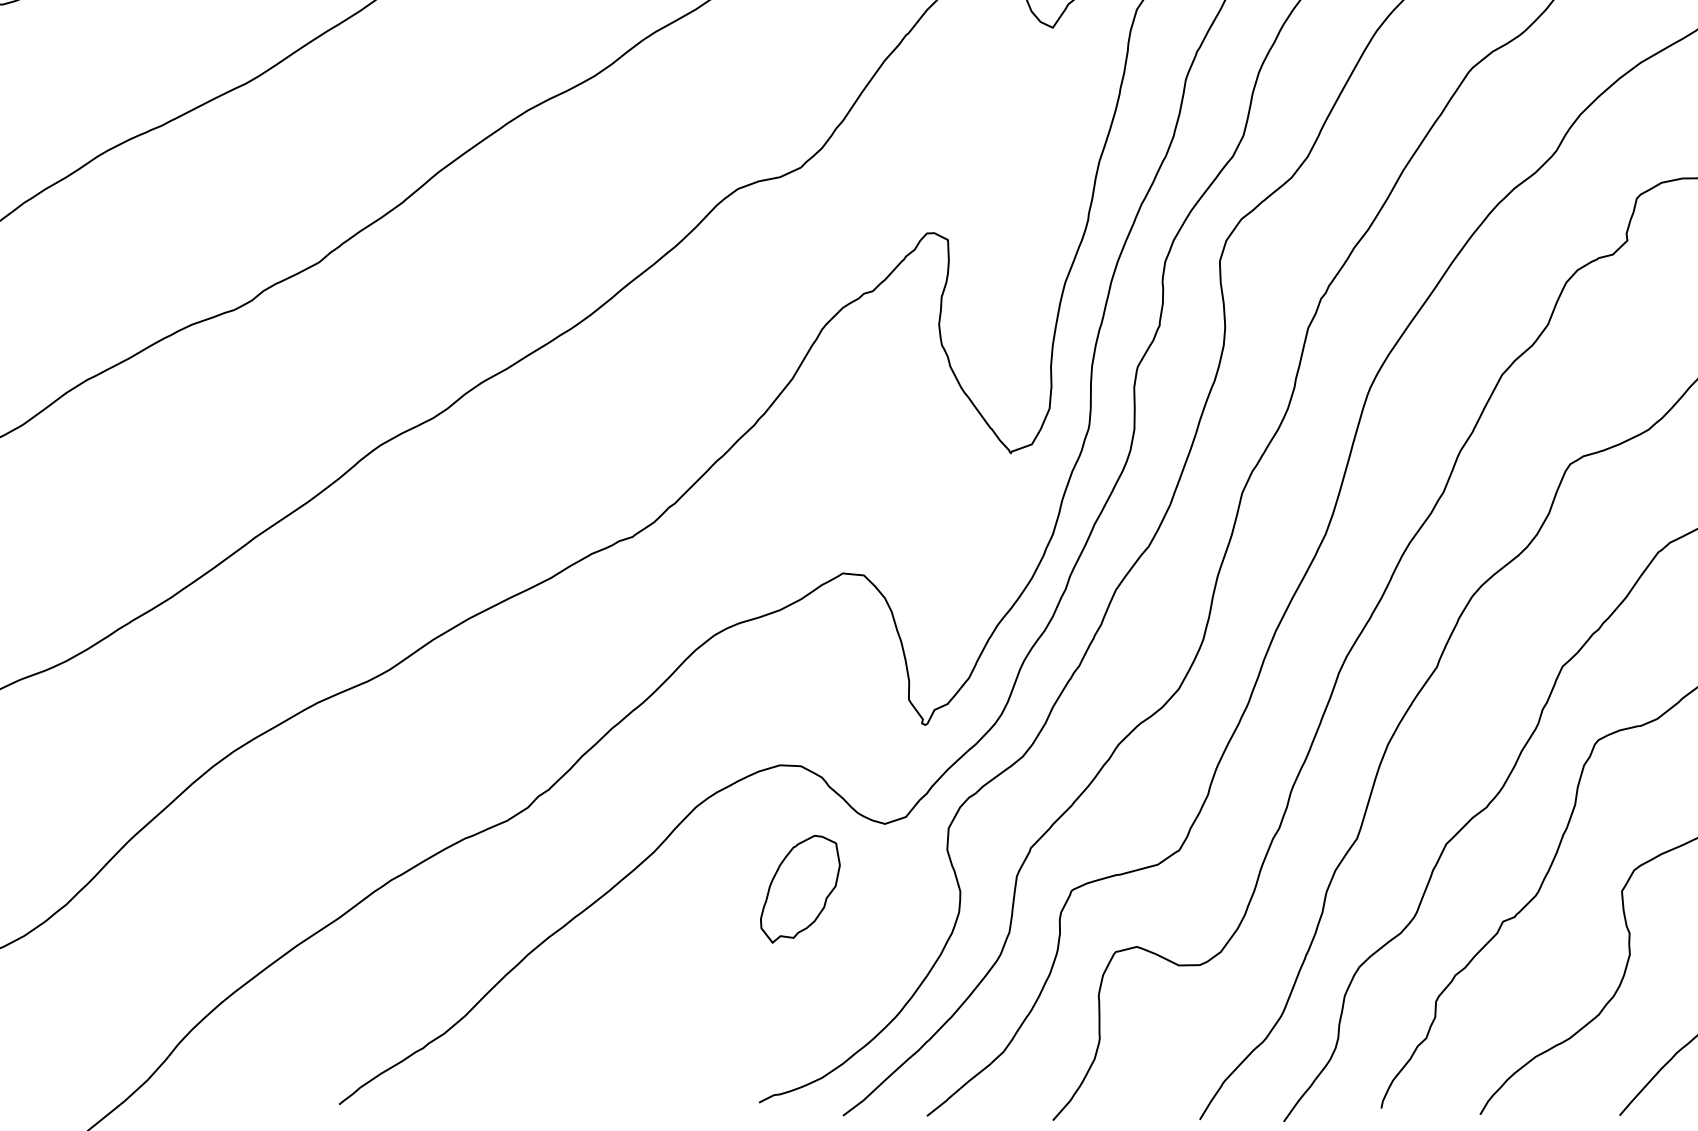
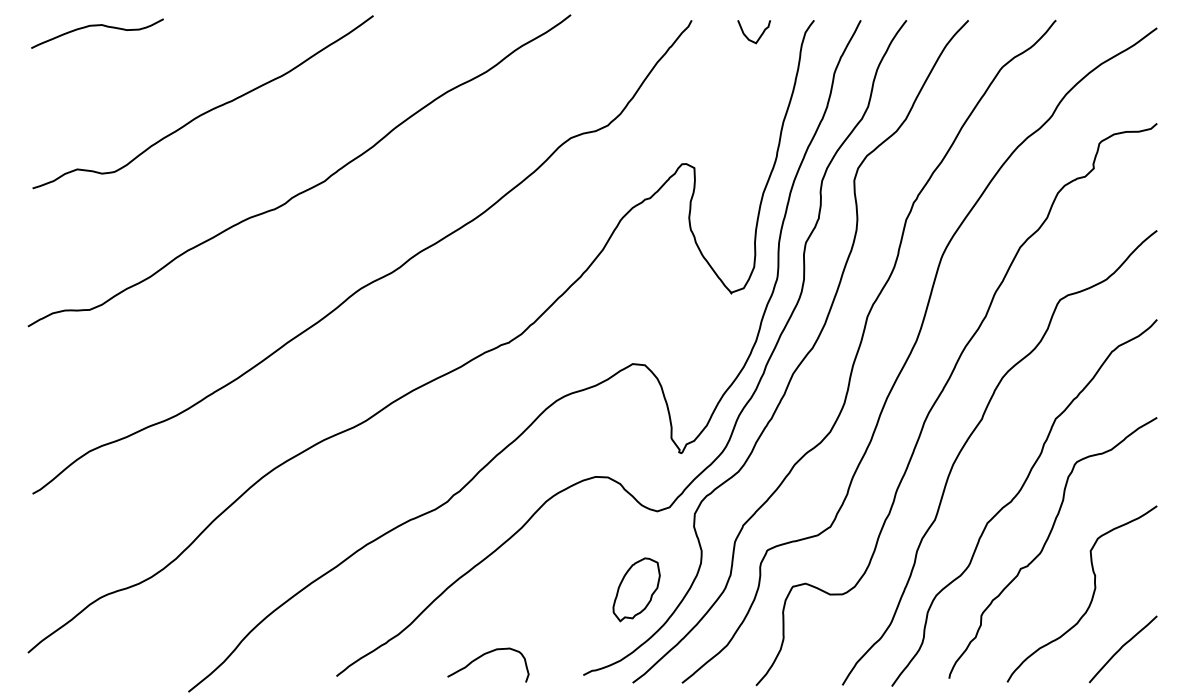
part: (800, 888) -> (636, 589), moved
curve: (590, 1069) -> (484, 655), added

